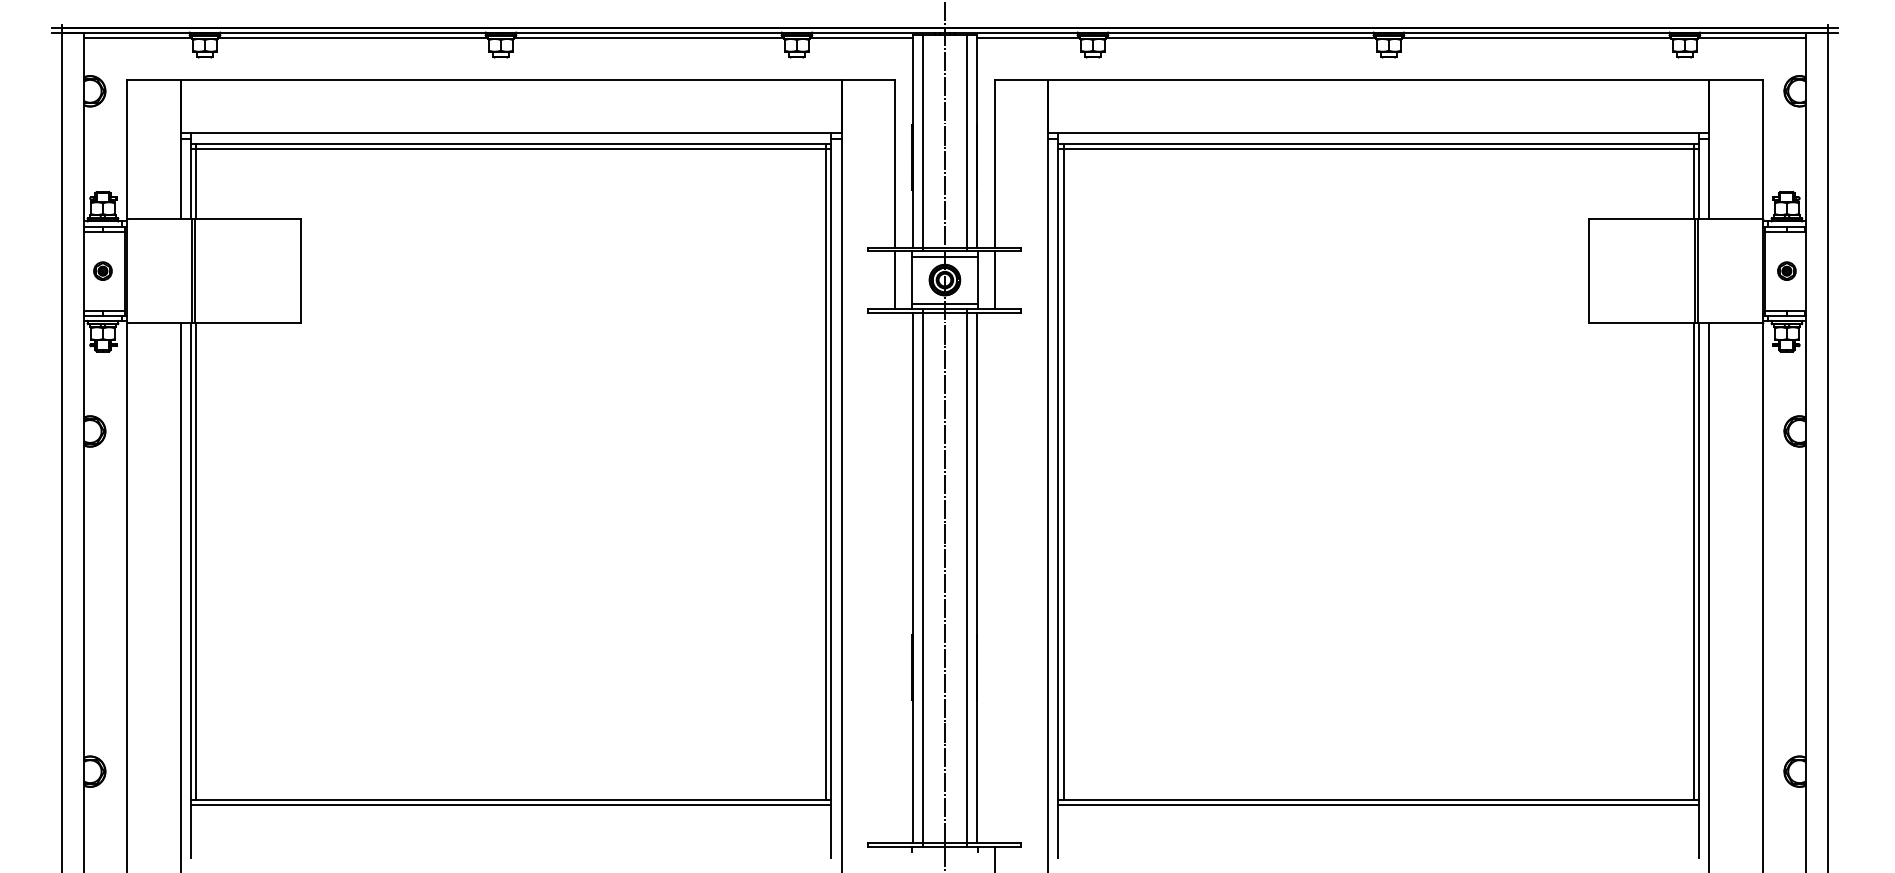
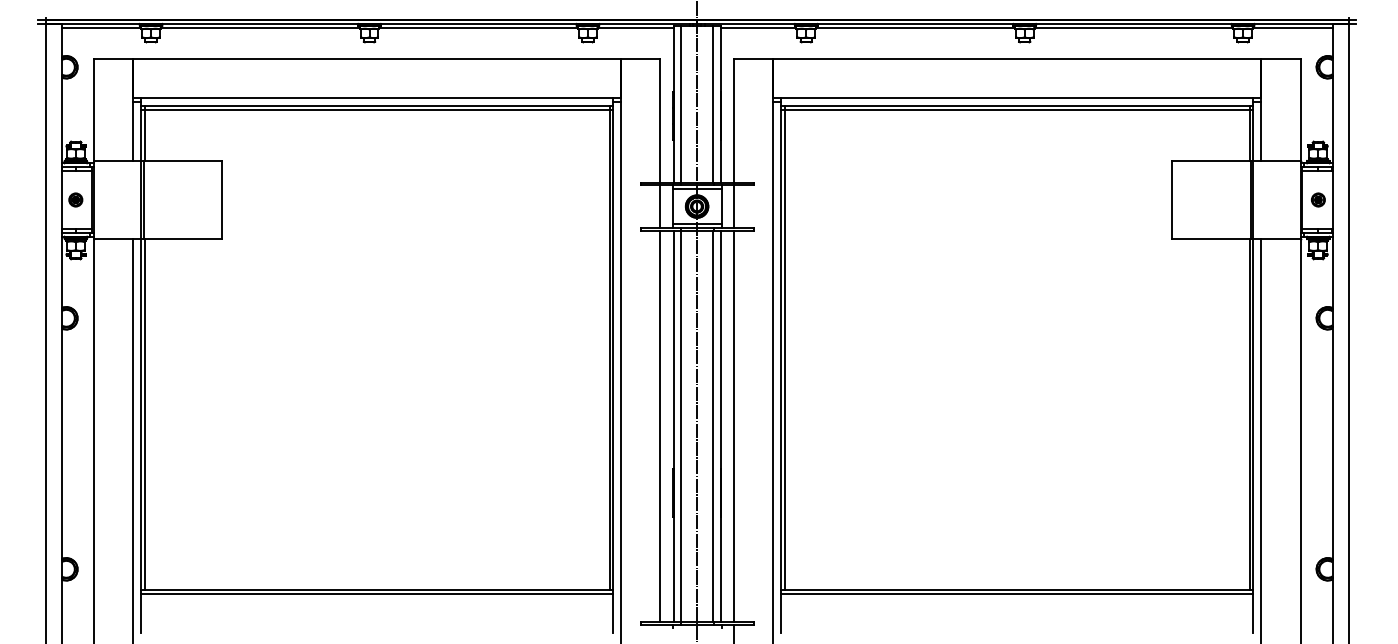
line: (895, 576) -> (660, 425), added
line: (994, 576) -> (733, 425), added

